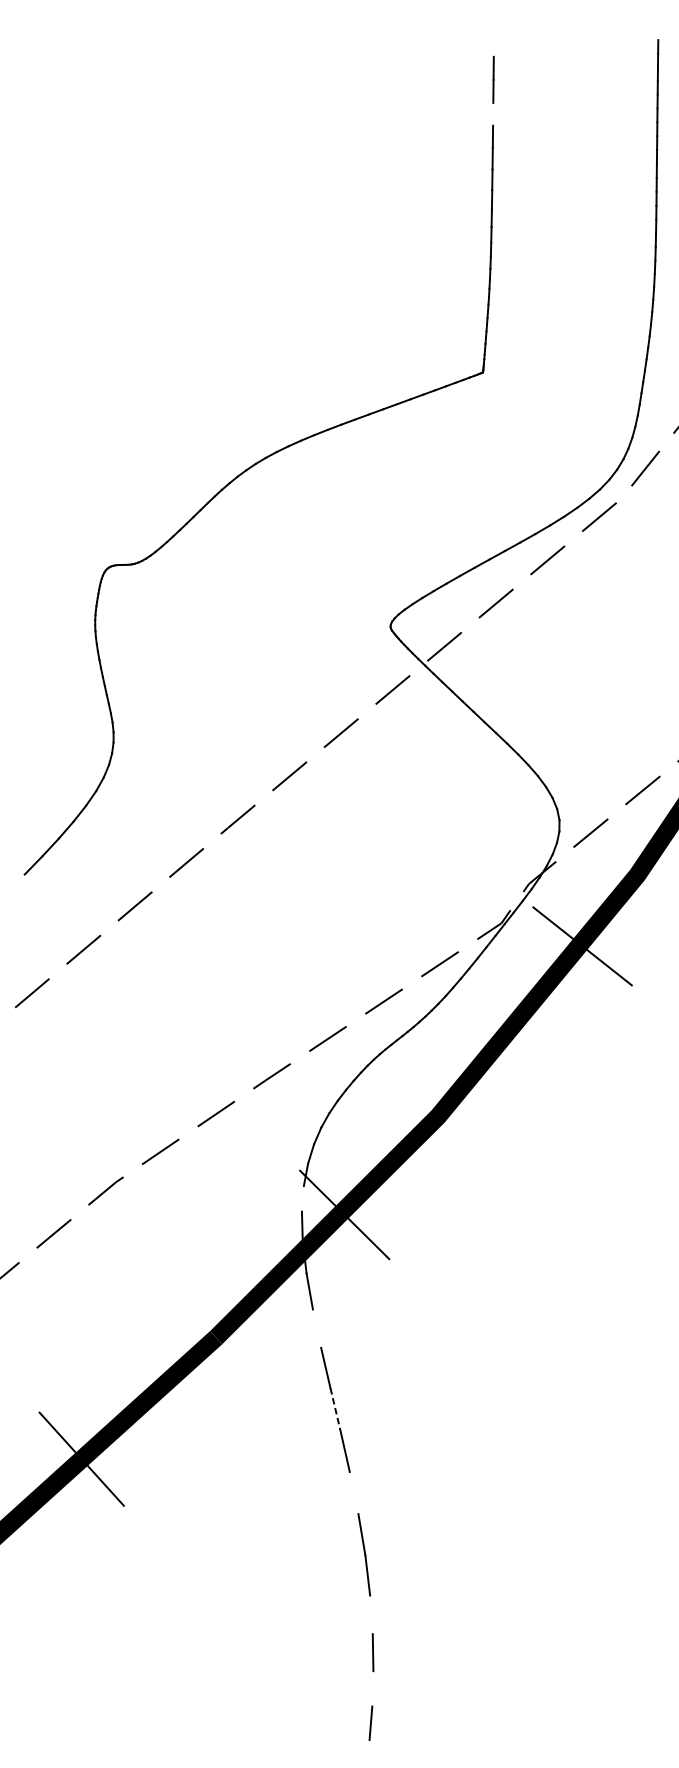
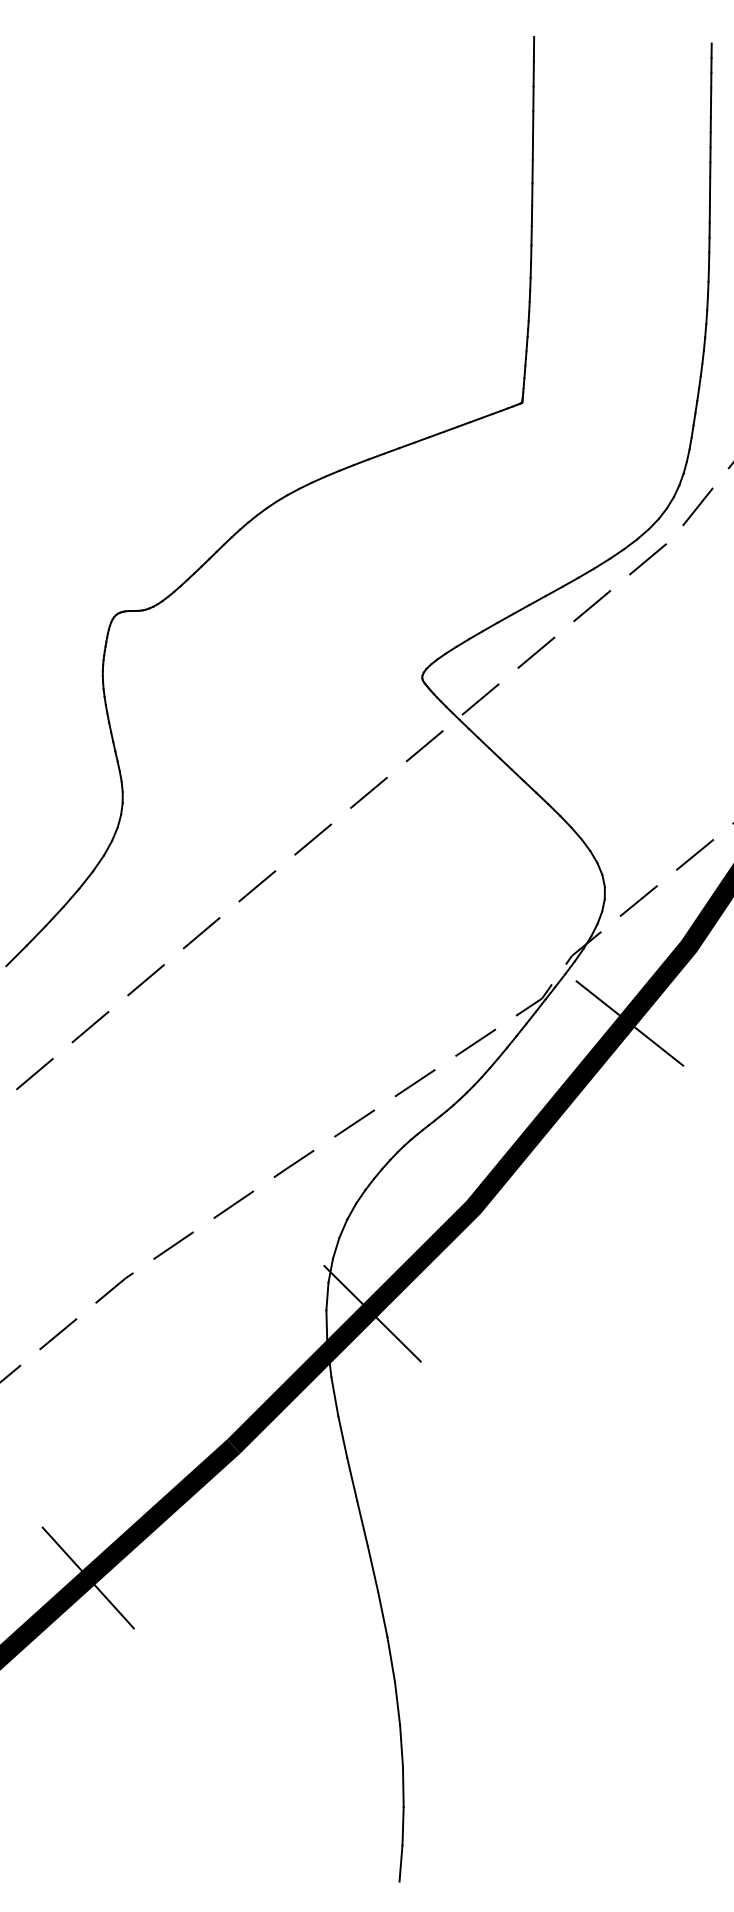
line: (493, 45) -> (533, 49), added
line: (493, 114) -> (533, 123), added
line: (15, 883) -> (16, 955), added
line: (302, 1198) -> (327, 1296), added
line: (316, 1328) -> (342, 1436), added
line: (335, 1409) -> (362, 1524), dashed -> solid
line: (353, 1492) -> (382, 1614), added
line: (371, 1615) -> (401, 1746), added
line: (372, 1689) -> (402, 1826), added

